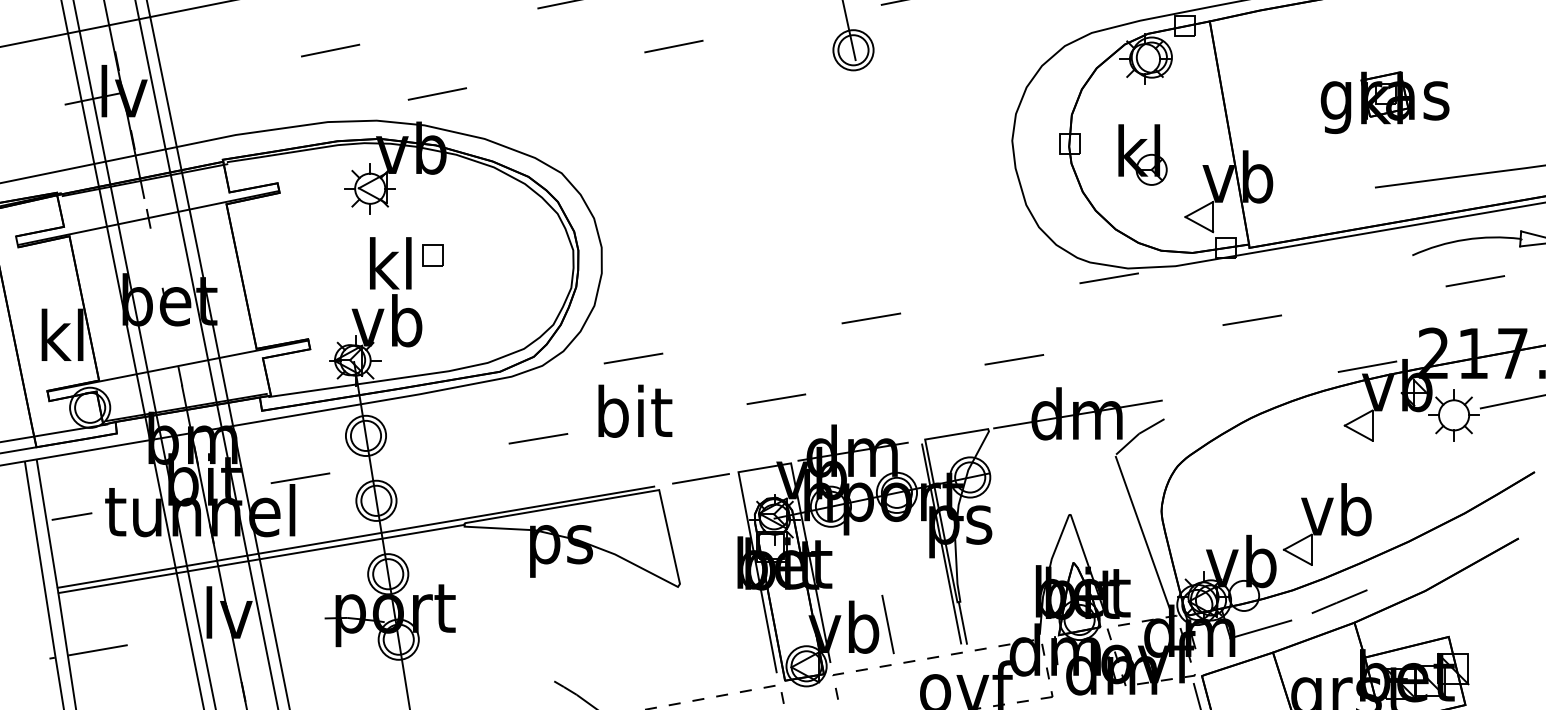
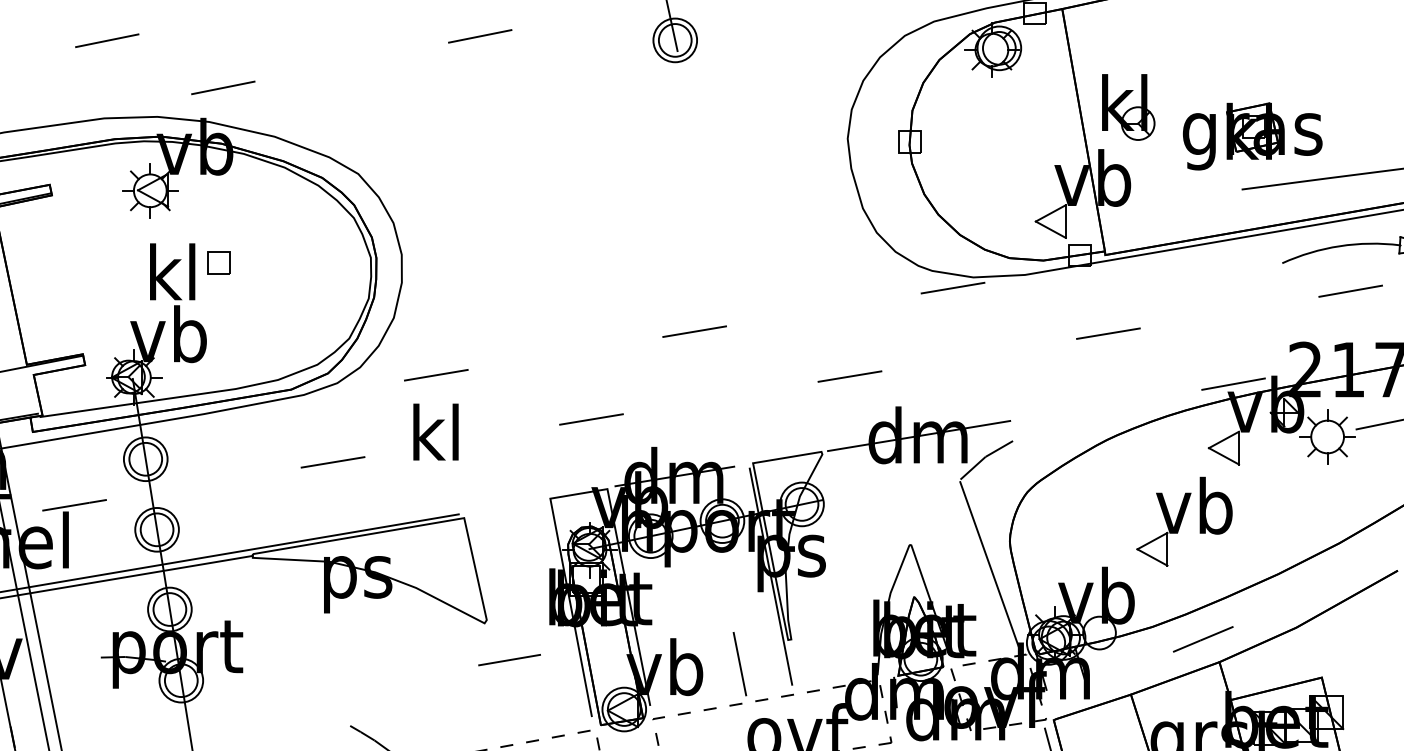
part: (1384, 102) -> (1252, 136), moved
part: (1142, 154) -> (1128, 106), moved
text: (635, 410) -> (438, 431), bit -> kl
line: (700, 478) -> (509, 659), moved
part: (1326, 524) -> (1183, 521), moved
line: (962, 622) -> (793, 661), removed
line: (887, 624) -> (739, 664), moved
line: (1260, 629) -> (1117, 669), removed

